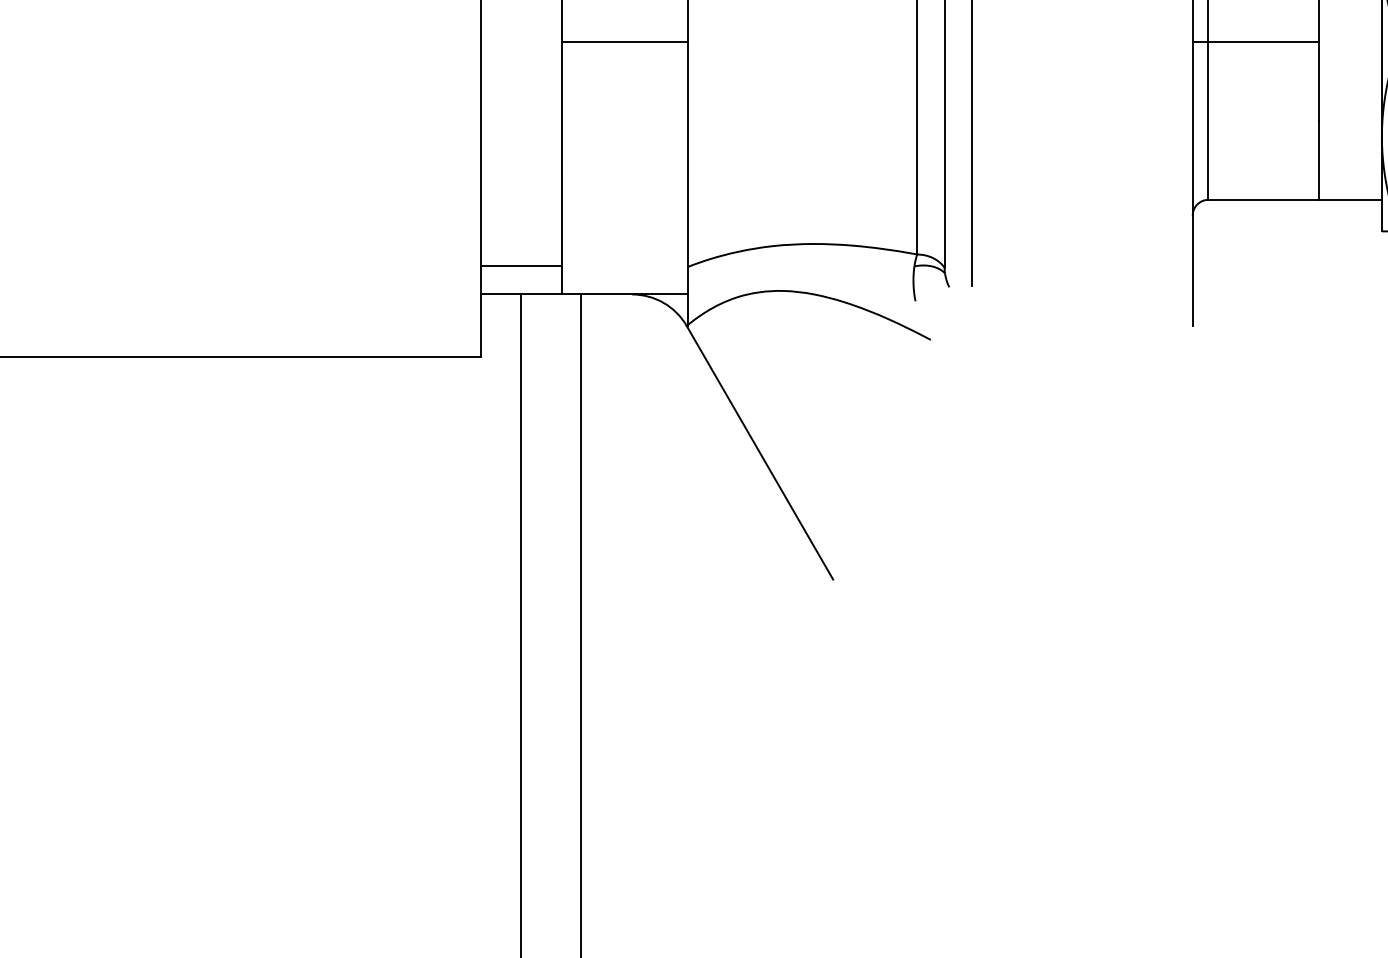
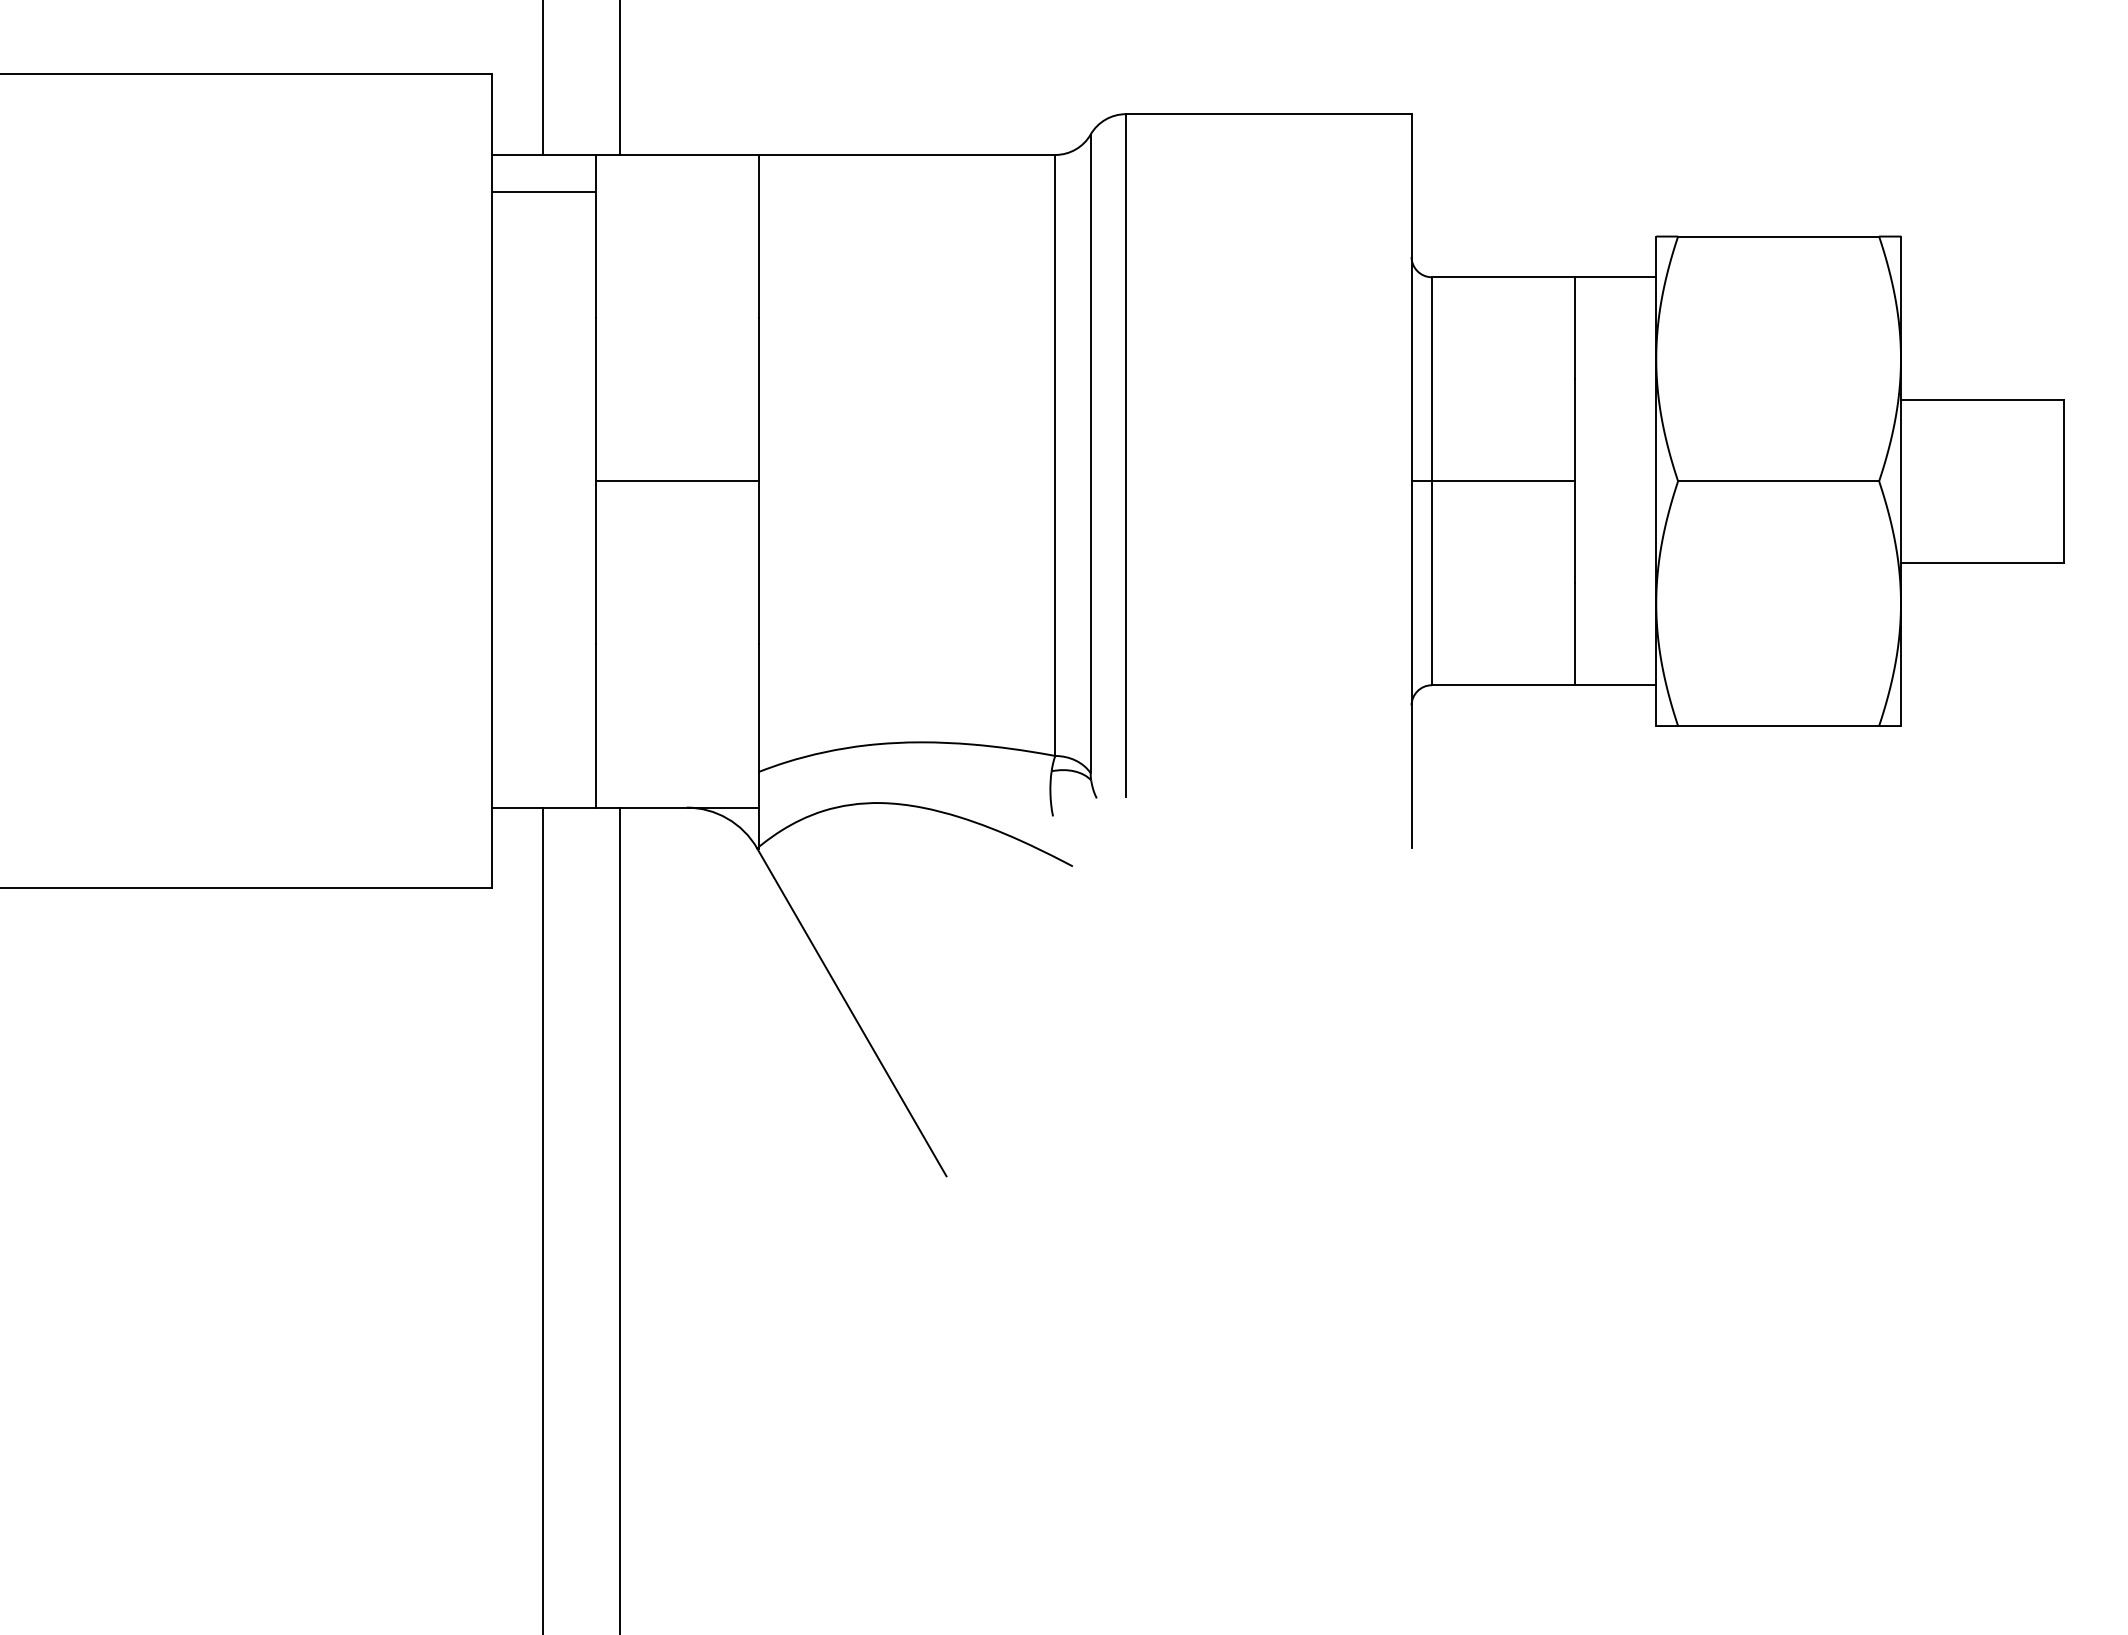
line: (521, 265) -> (543, 770), removed

